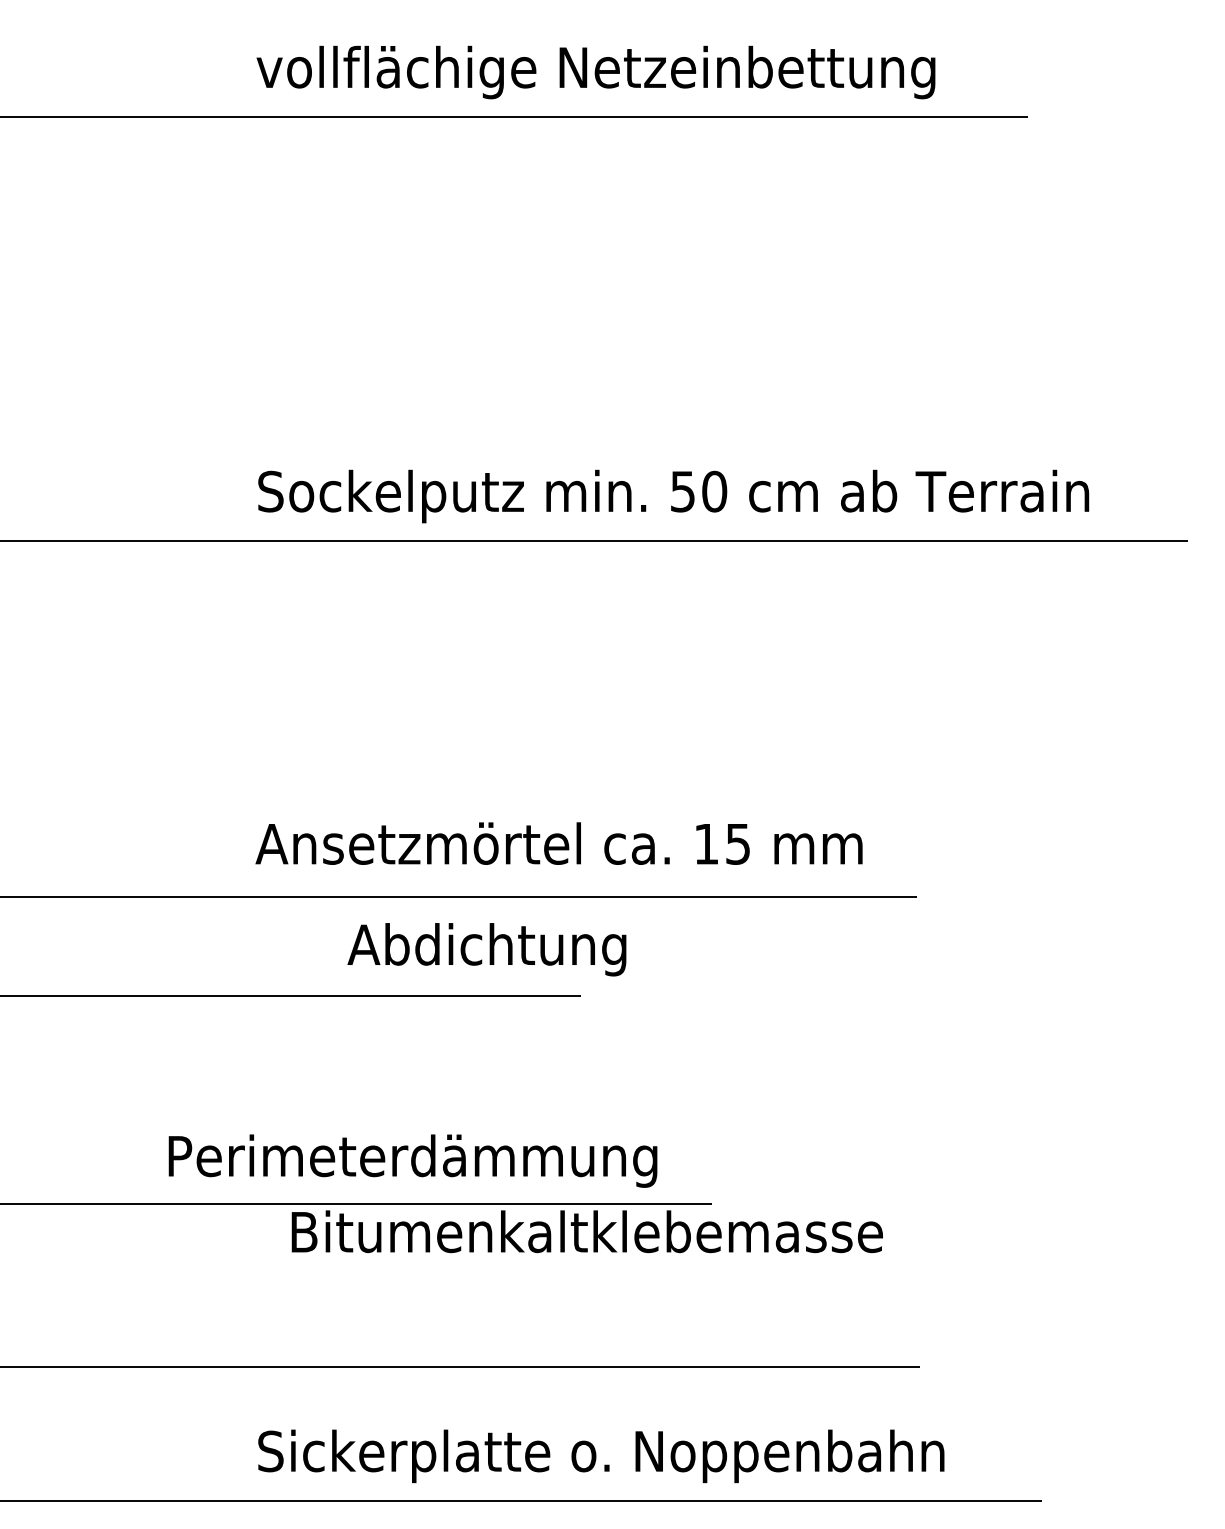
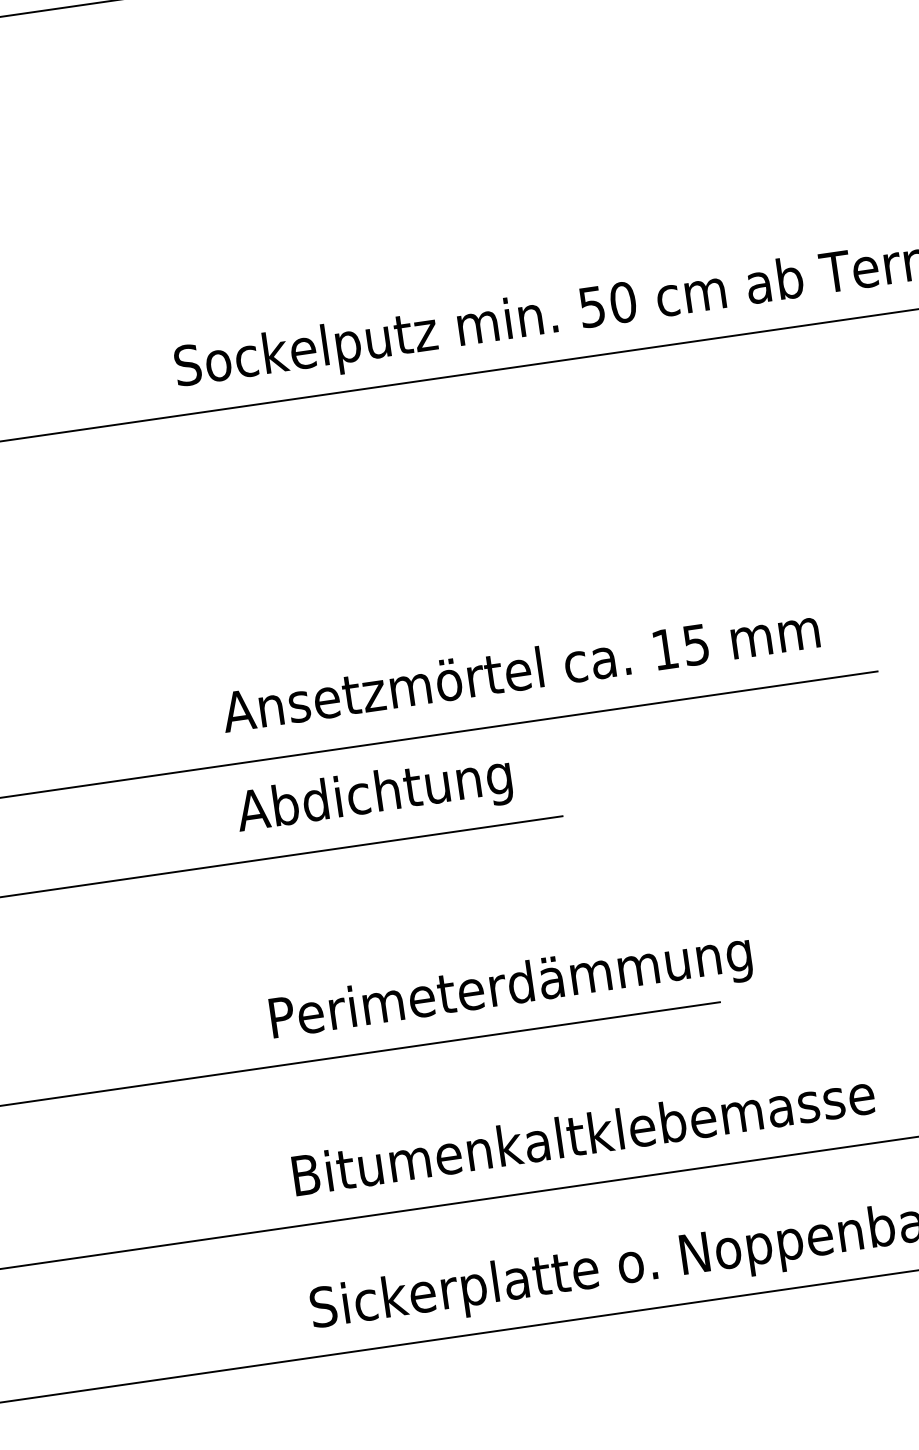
text: (486, 949) -> (373, 796), moved
text: (412, 1160) -> (510, 988), moved
text: (586, 1231) -> (582, 1134), moved

